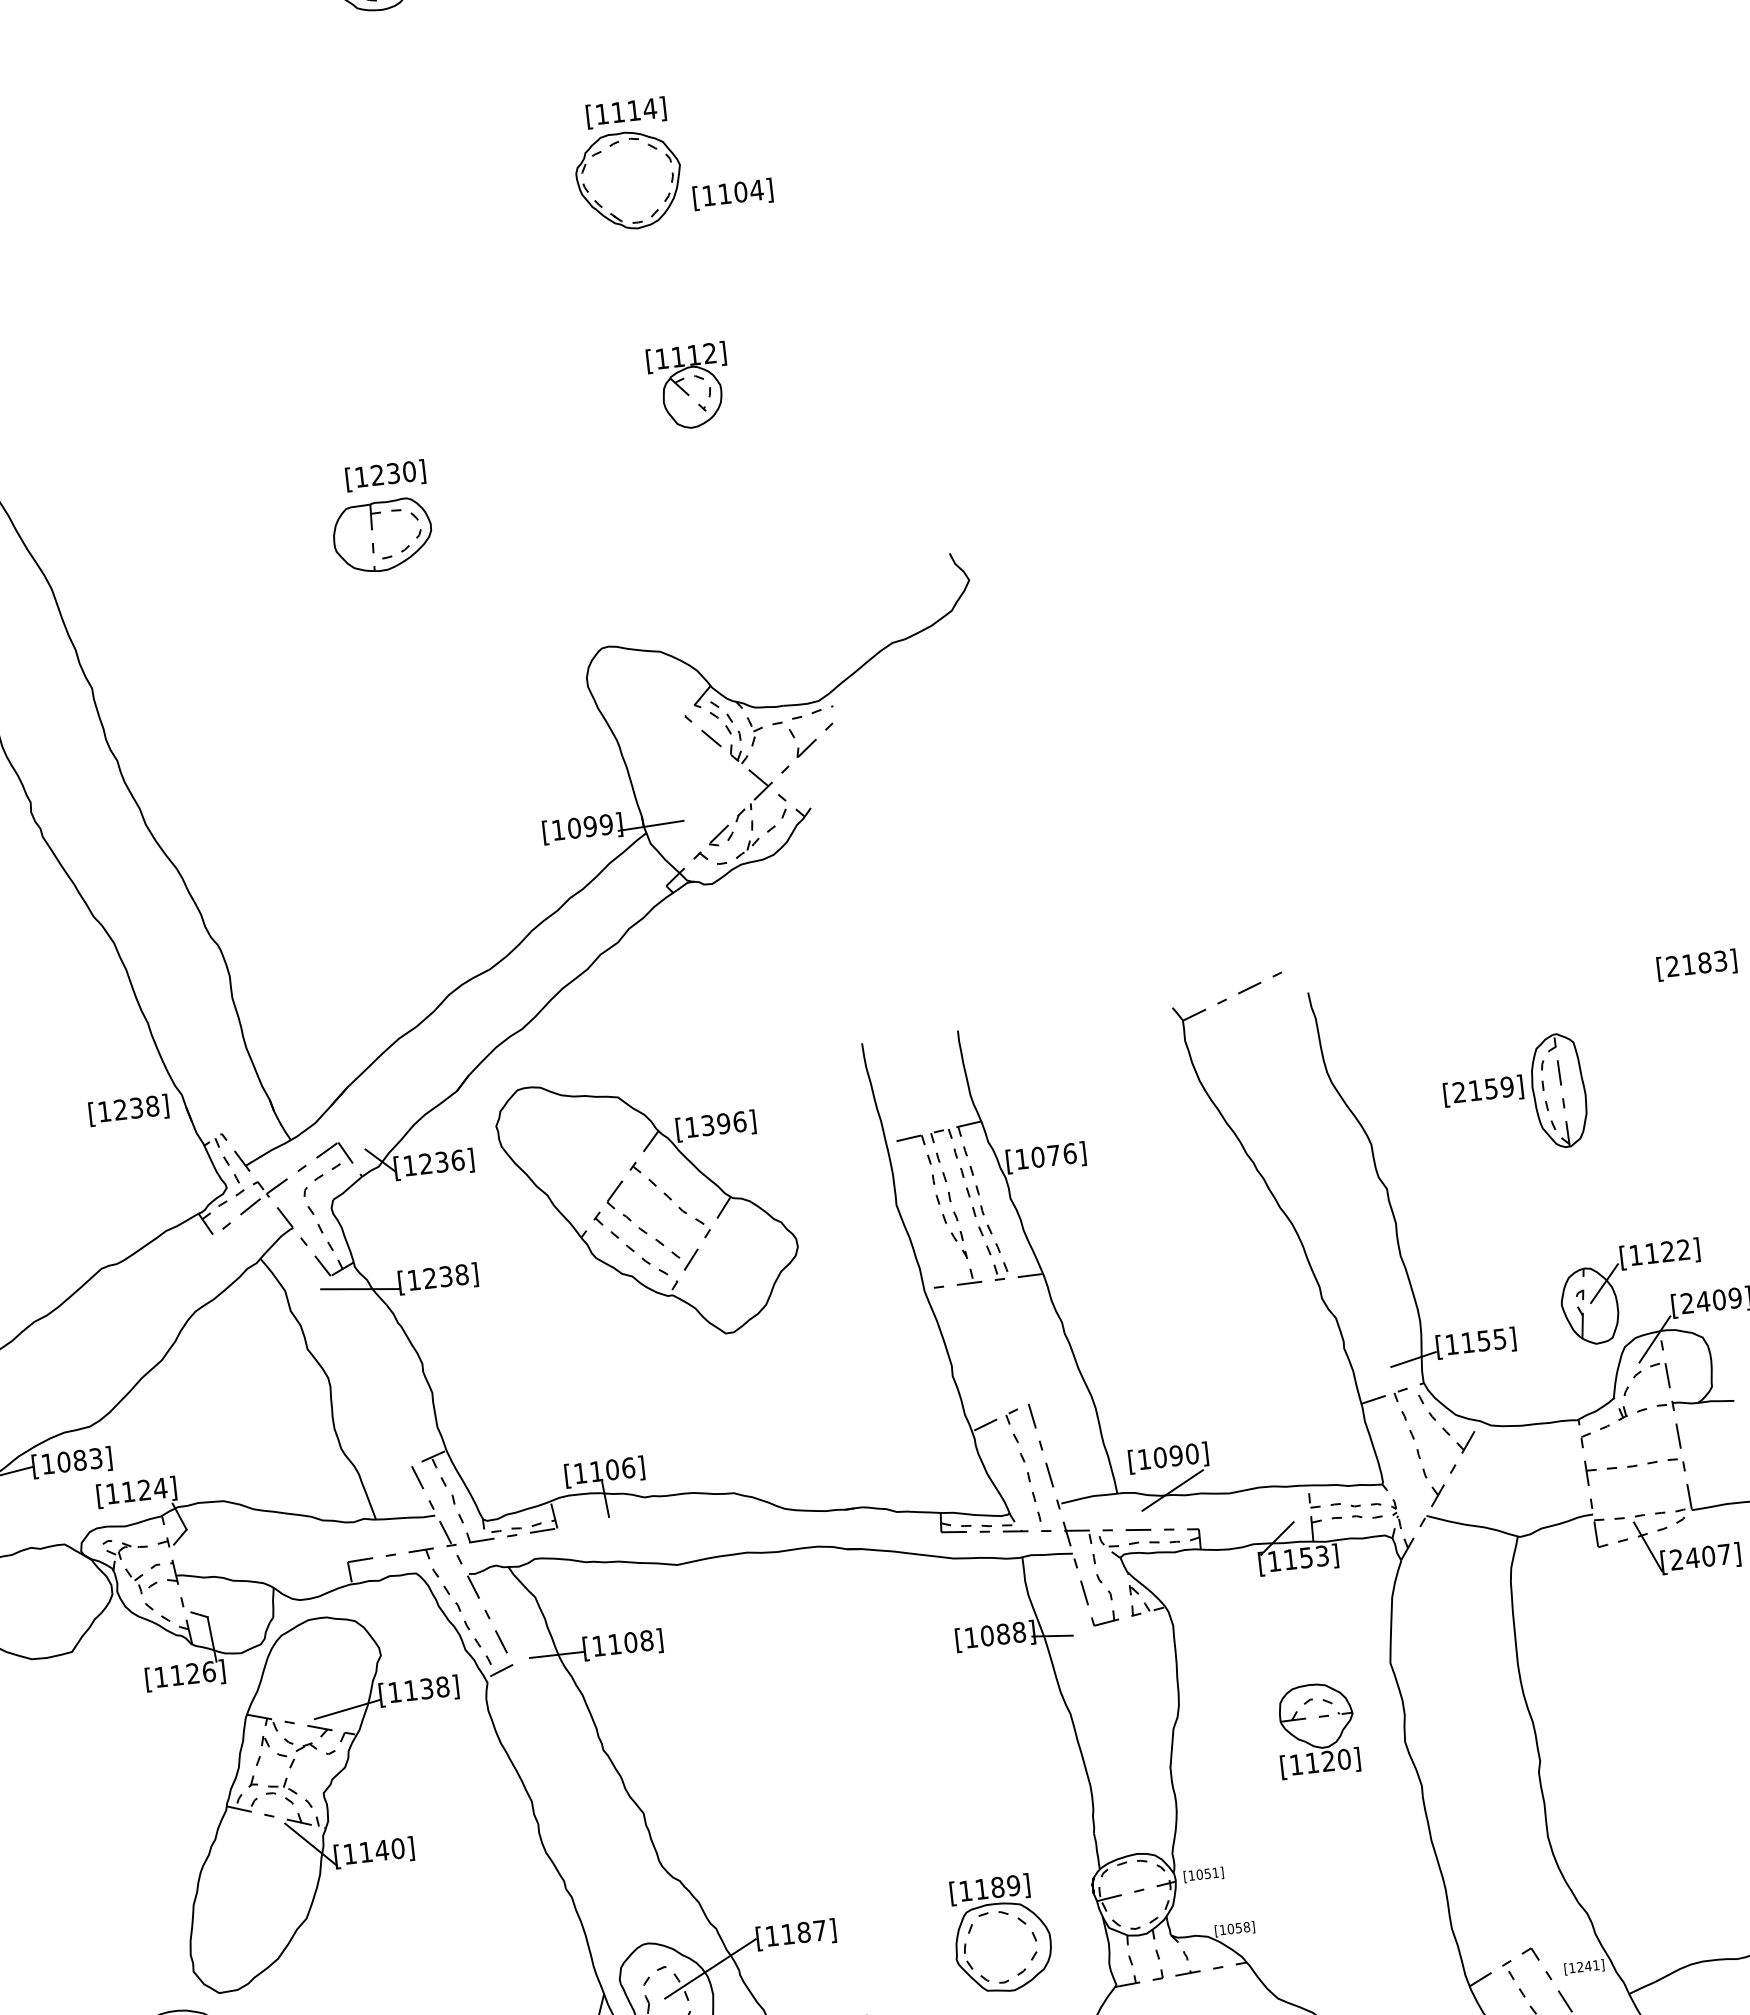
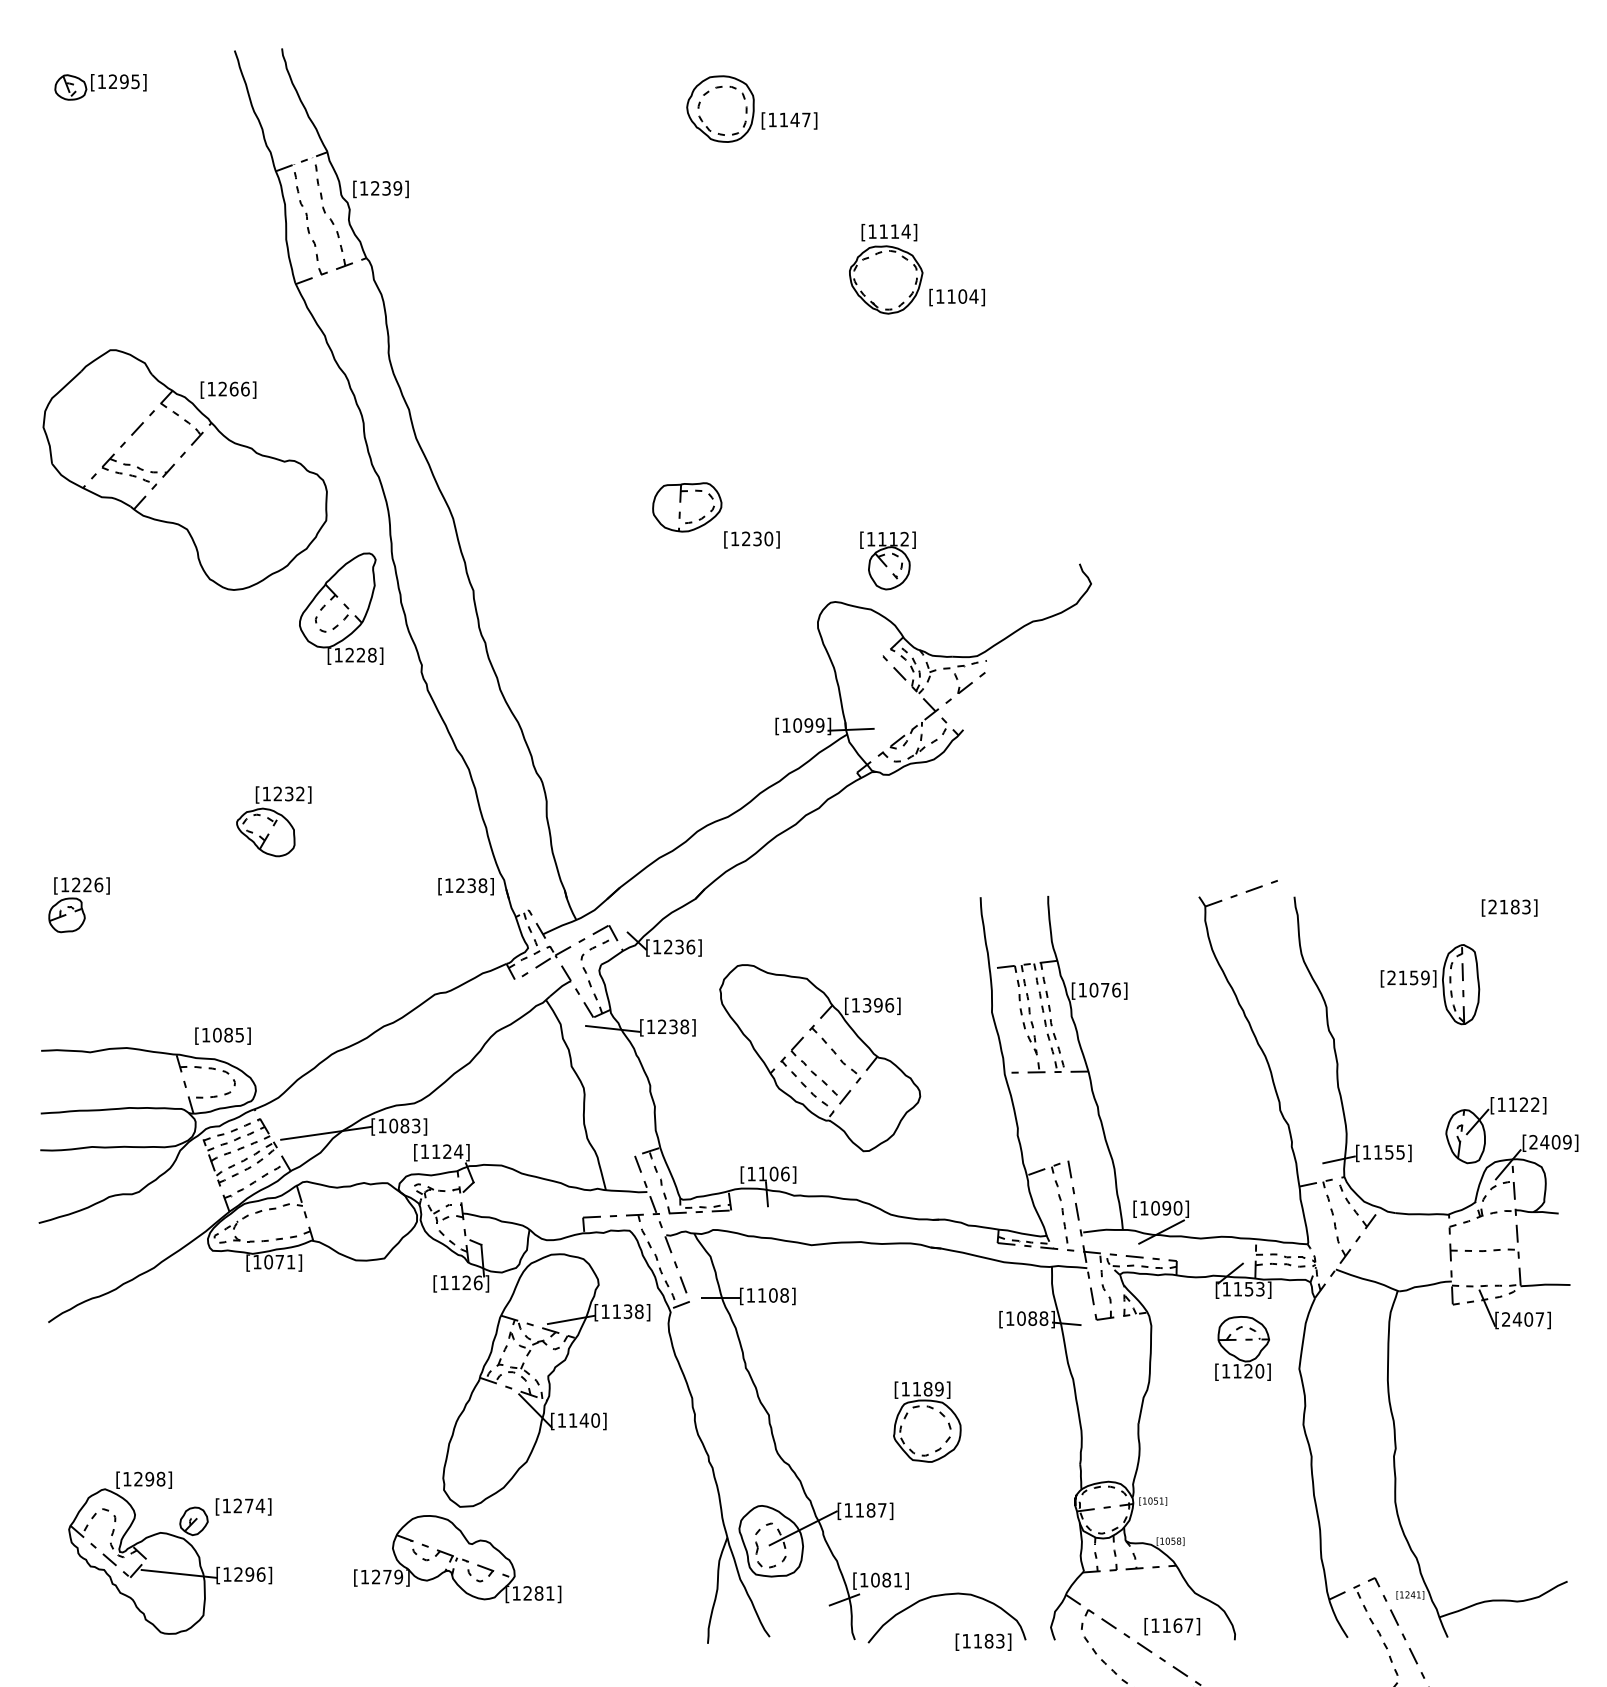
part: (688, 386) -> (887, 560), moved
text: (384, 475) -> (751, 539), moved
text: (1696, 964) -> (1509, 907), moved
part: (650, 1208) -> (820, 1058), moved
part: (1316, 1729) -> (1242, 1348), moved
part: (1002, 1933) -> (927, 1421), moved

